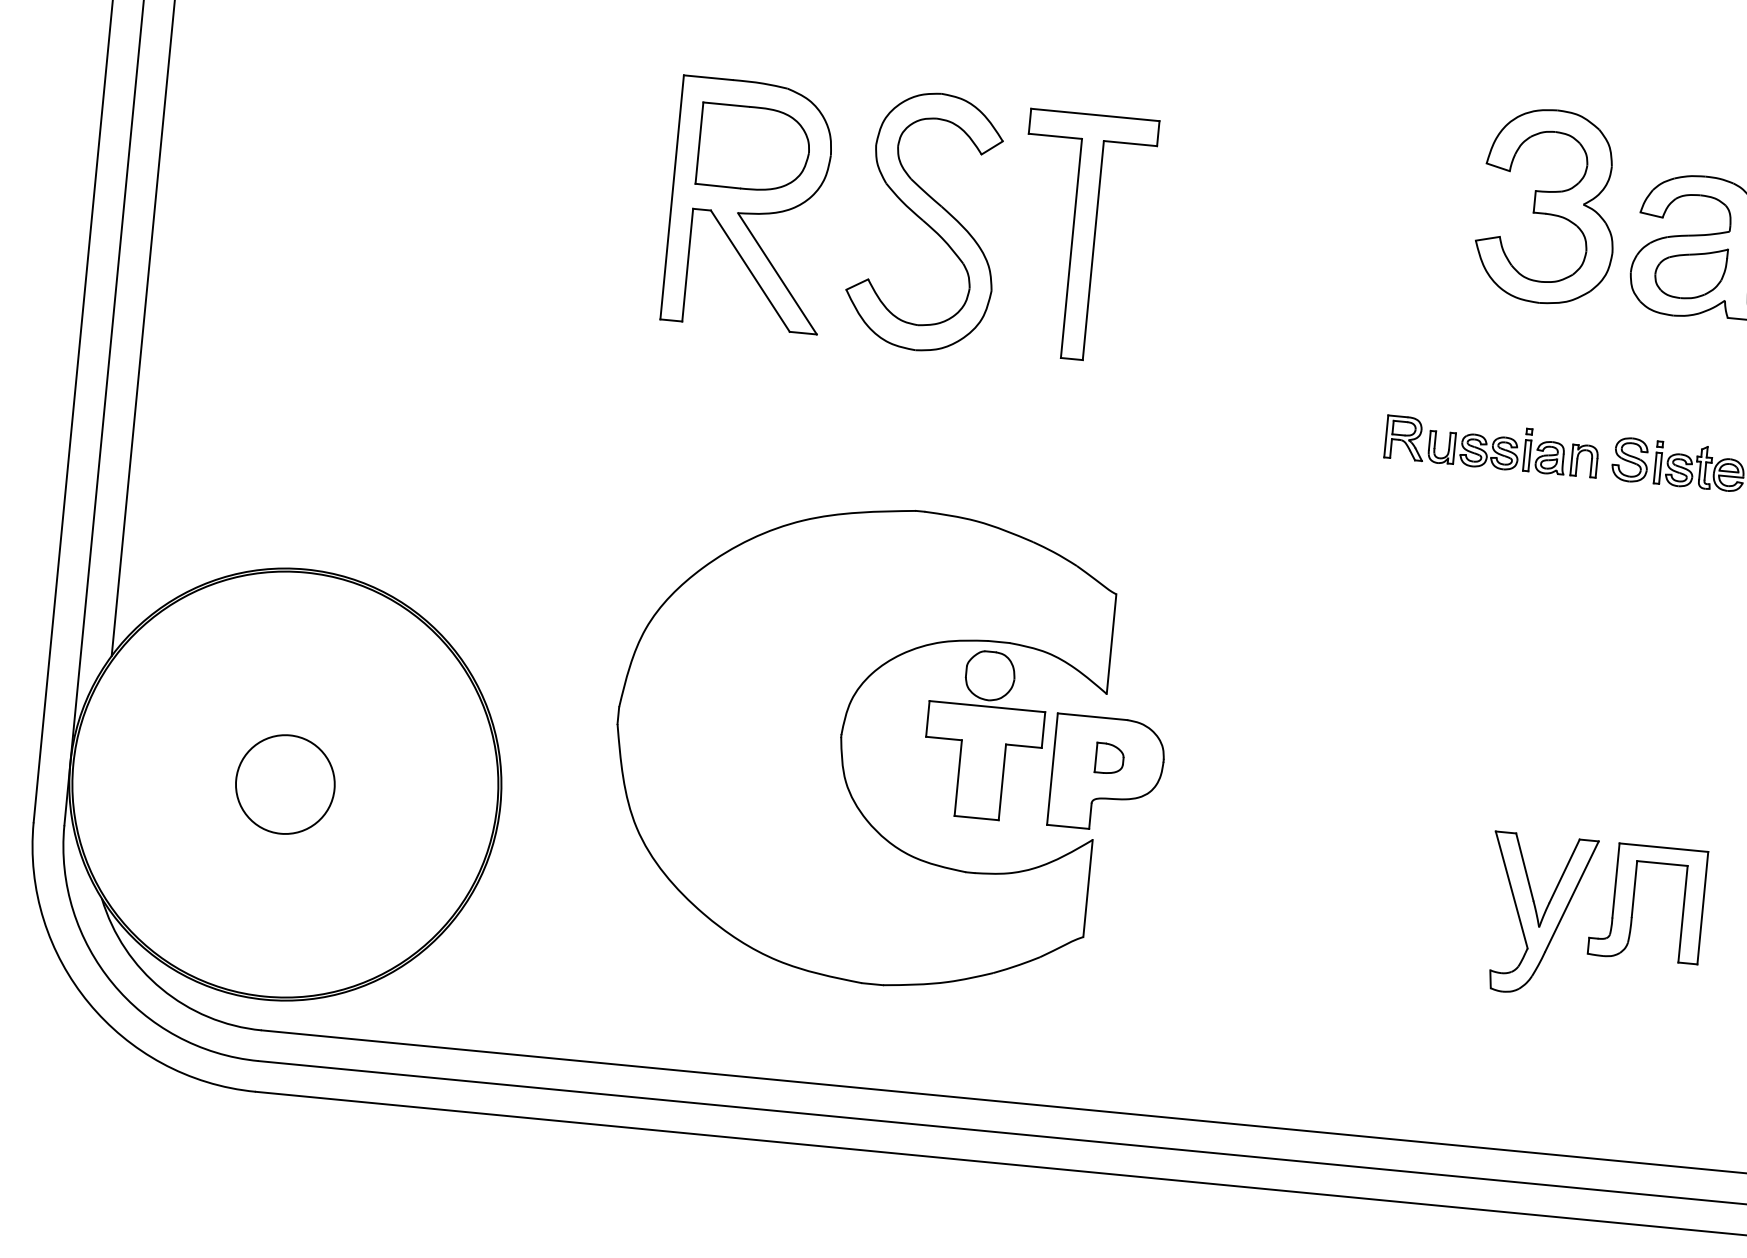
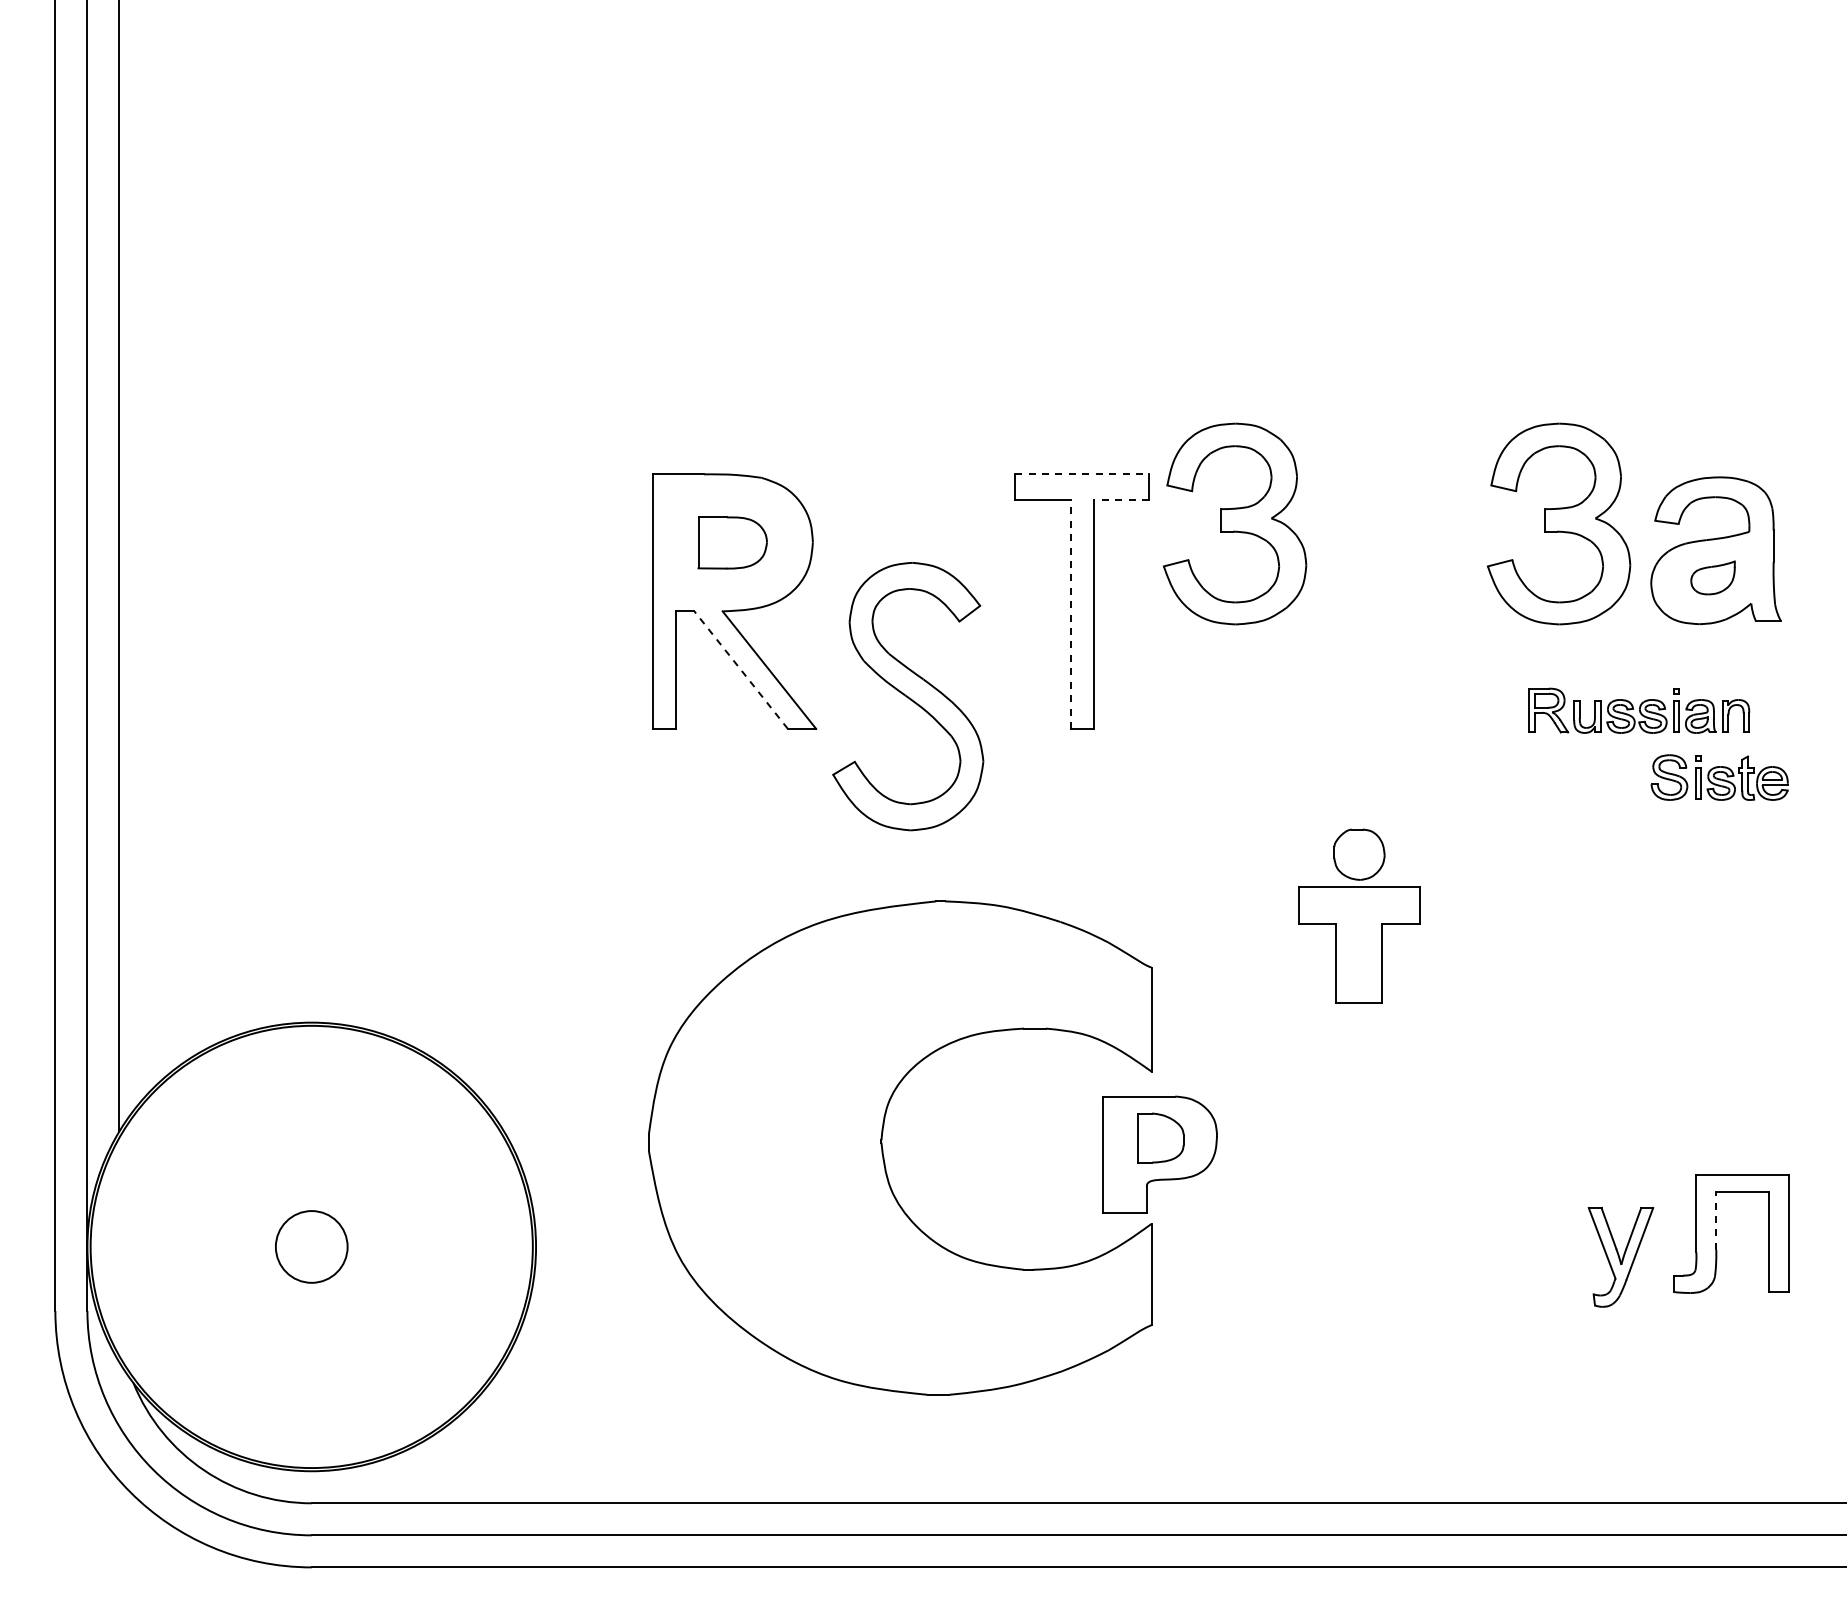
line: (1095, 115) -> (1082, 474), solid -> dashed
line: (1130, 143) -> (1121, 500), solid -> dashed
part: (753, 148) -> (732, 542), size x0.6
part: (1237, 176) -> (1235, 523), added
part: (925, 221) -> (908, 696), moved
line: (1071, 248) -> (1070, 614), solid -> dashed
line: (749, 270) -> (740, 669), solid -> dashed
part: (1690, 272) -> (1712, 577), size x0.6
part: (1492, 446) -> (1639, 710), moved
part: (984, 734) -> (1359, 915), moved
part: (1110, 759) -> (1161, 1138), size x1.6
circle: (285, 784) -> (311, 1246), size x0.7
line: (1634, 888) -> (1716, 1220), solid -> dashed
part: (1539, 915) -> (1620, 1257), size x0.6

